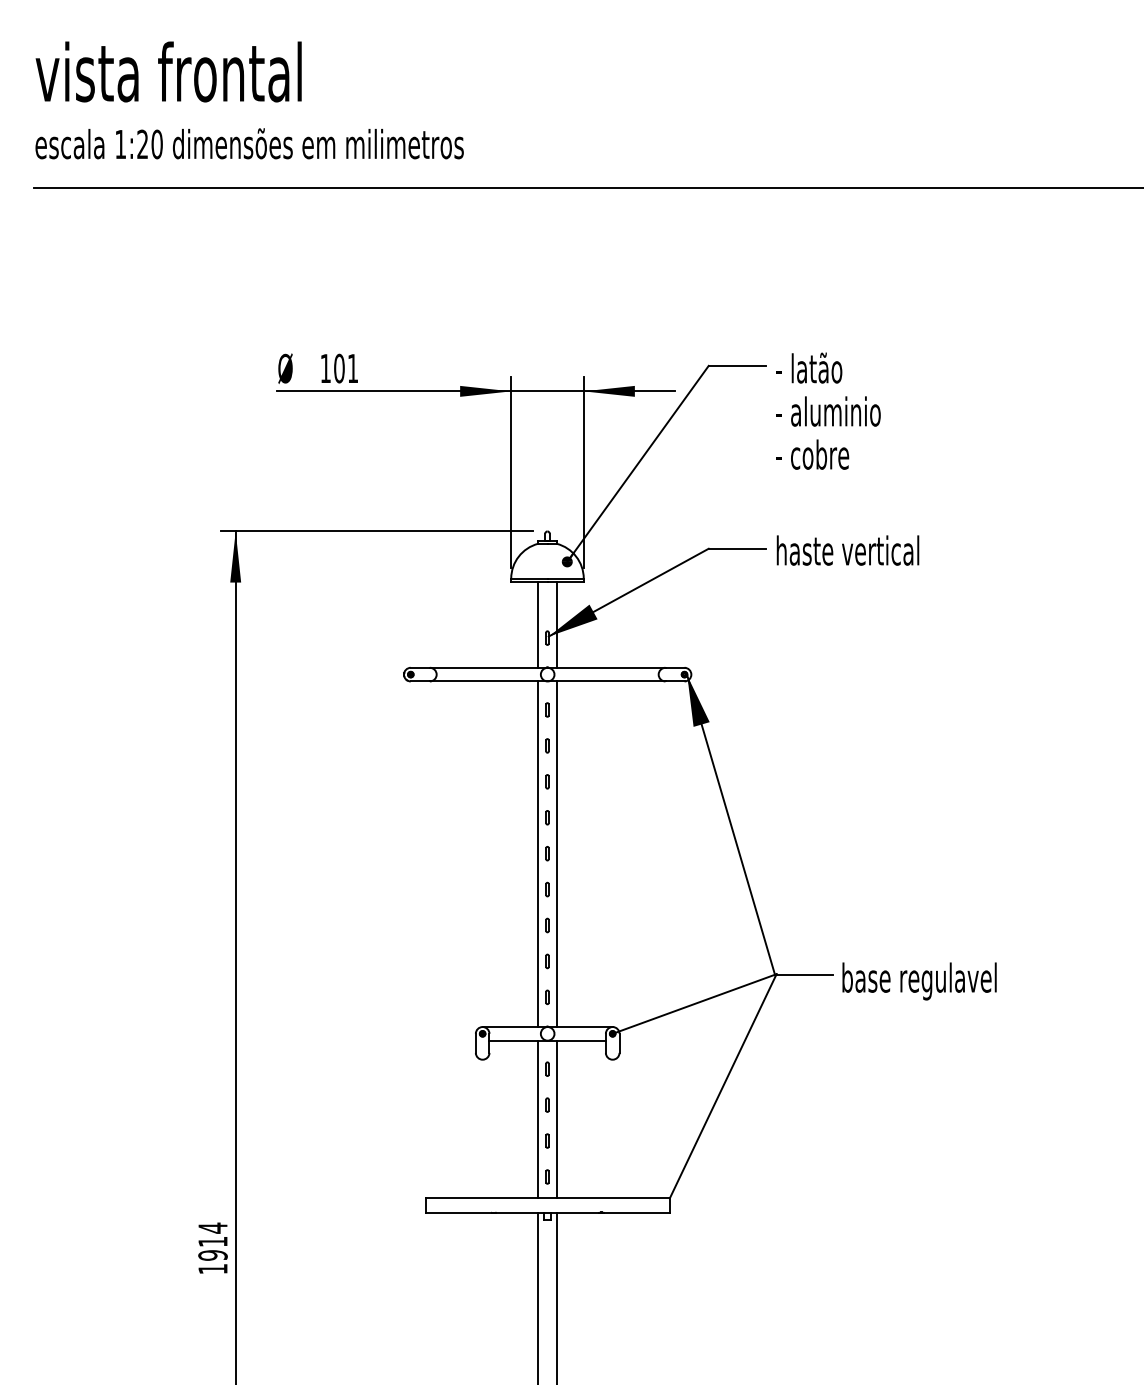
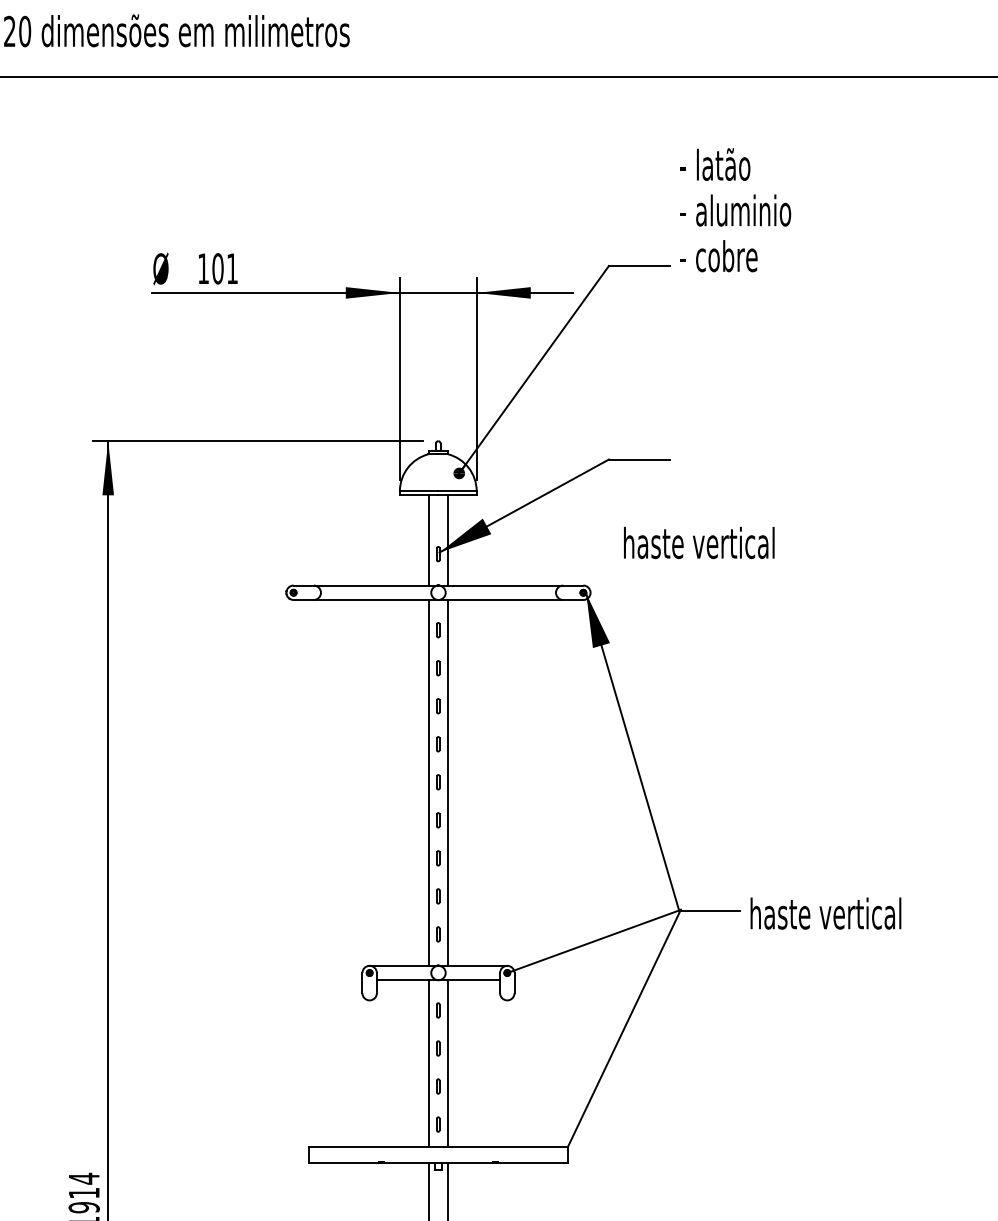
text: (828, 410) -> (735, 209), moved
text: (847, 550) -> (698, 542), moved
text: (920, 981) -> (833, 917), base regulavel -> haste vertical

